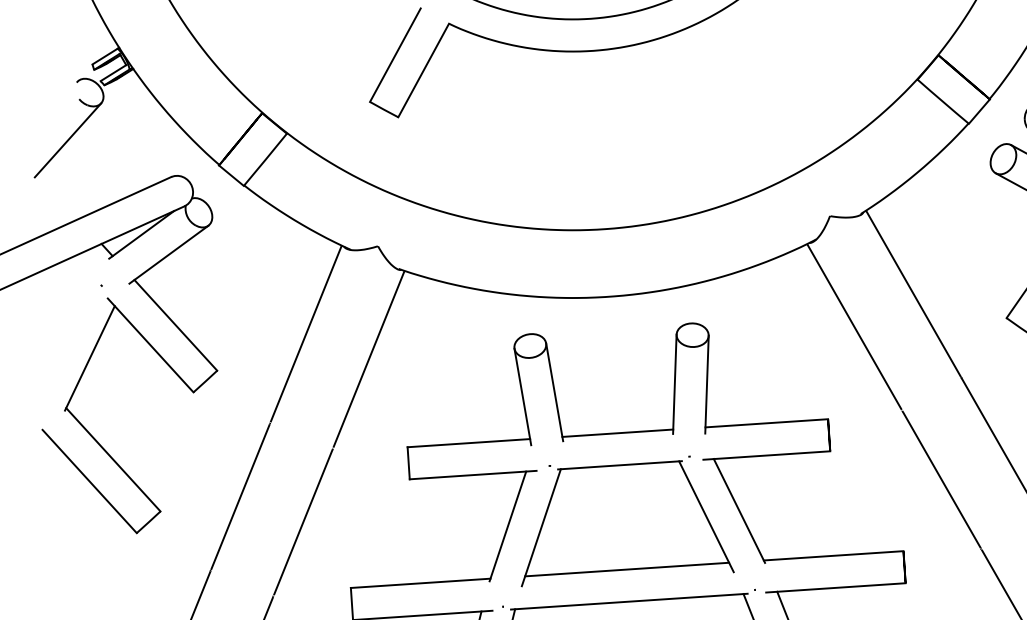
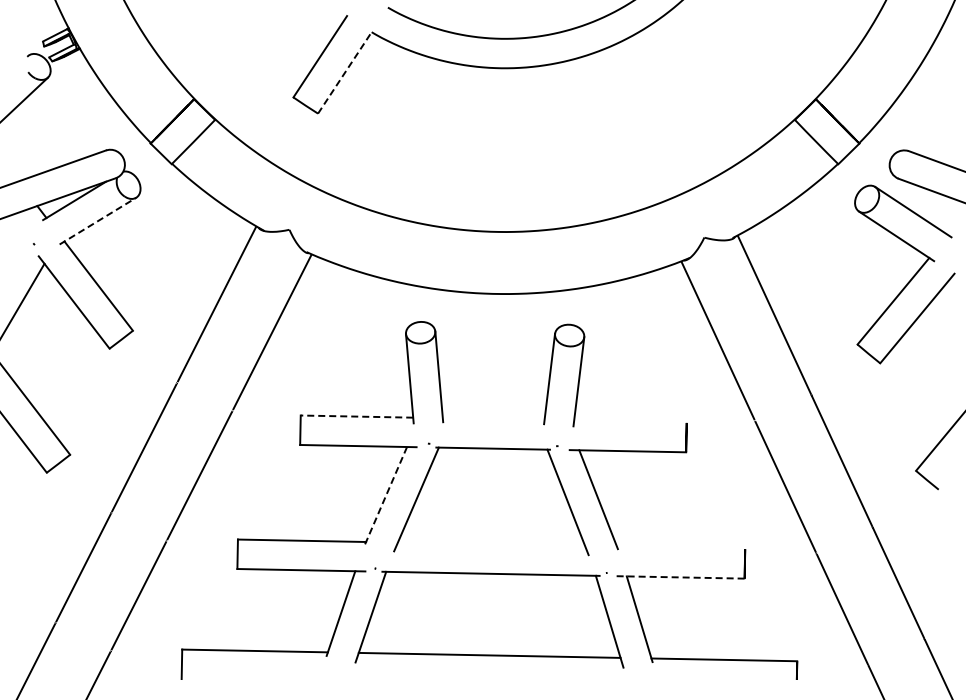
line: (423, 70) -> (344, 72), solid -> dashed
line: (168, 255) -> (97, 221), solid -> dashed
line: (766, 422) -> (630, 421), removed
line: (617, 433) -> (493, 419), removed
line: (468, 443) -> (356, 416), solid -> dashed
line: (508, 526) -> (386, 495), solid -> dashed
line: (834, 555) -> (681, 547), removed
line: (627, 569) -> (491, 544), removed
line: (836, 587) -> (681, 577), solid -> dashed

